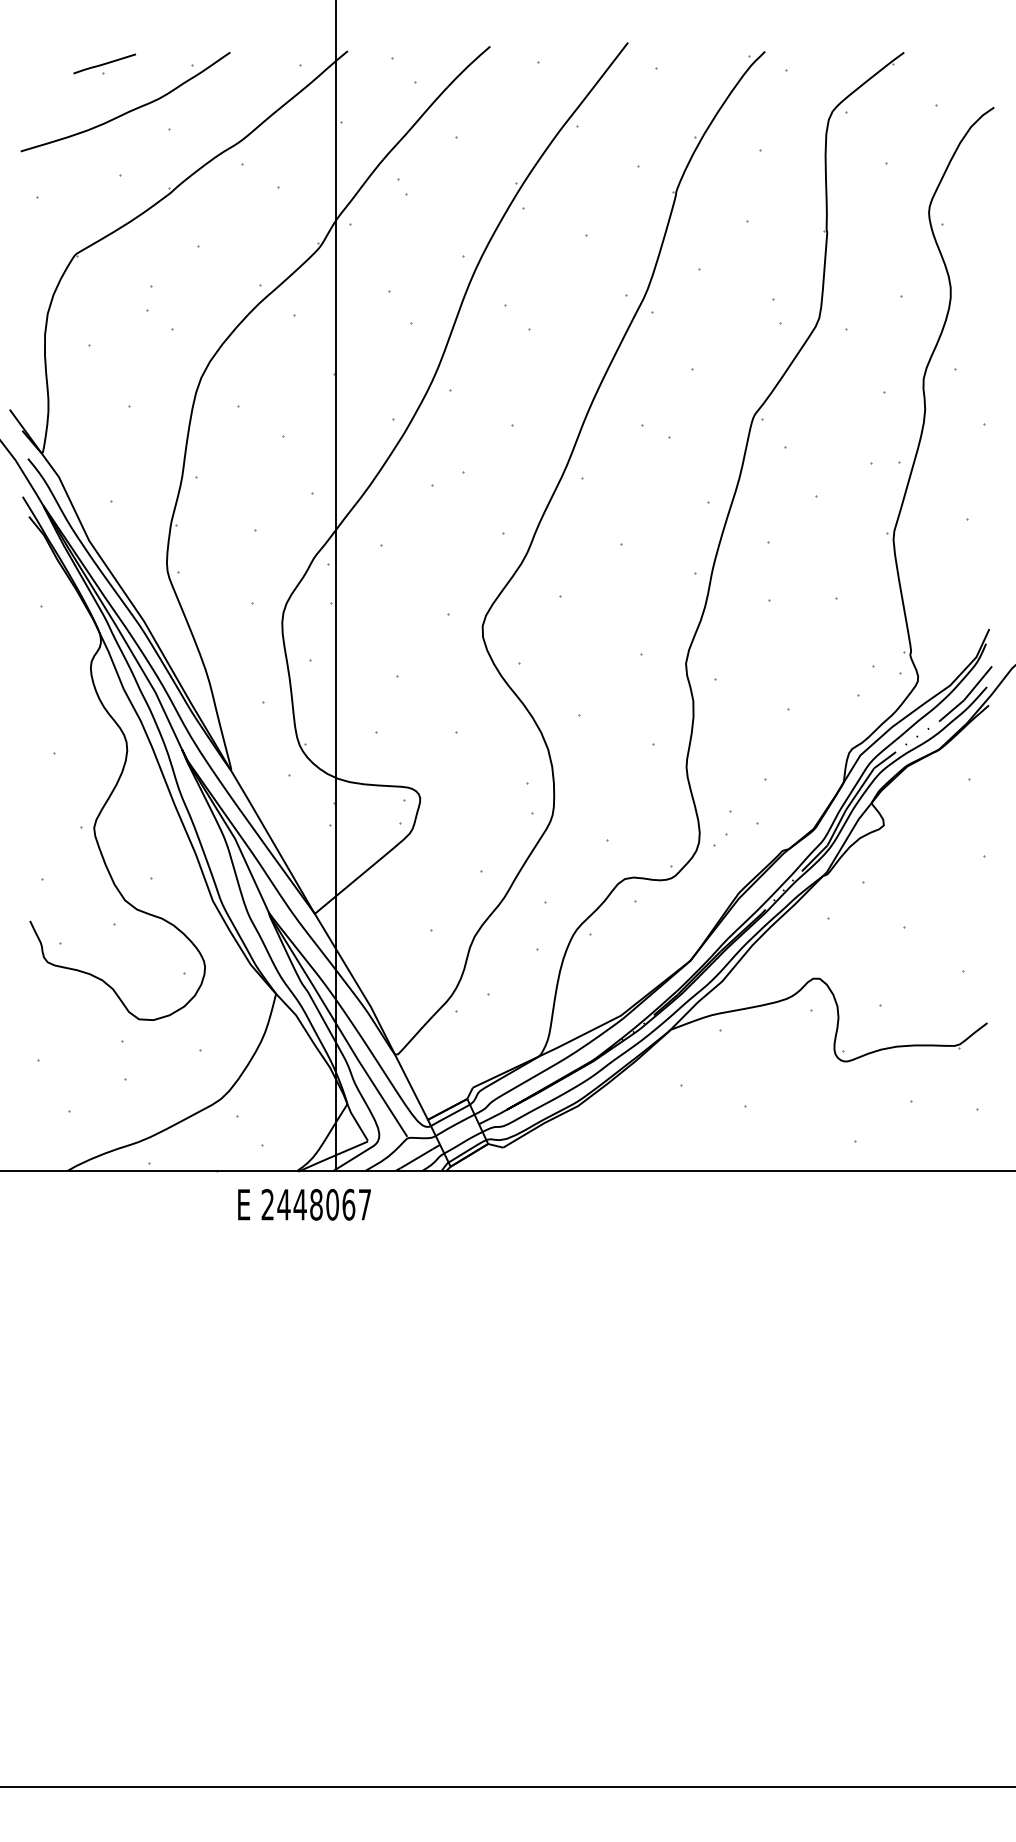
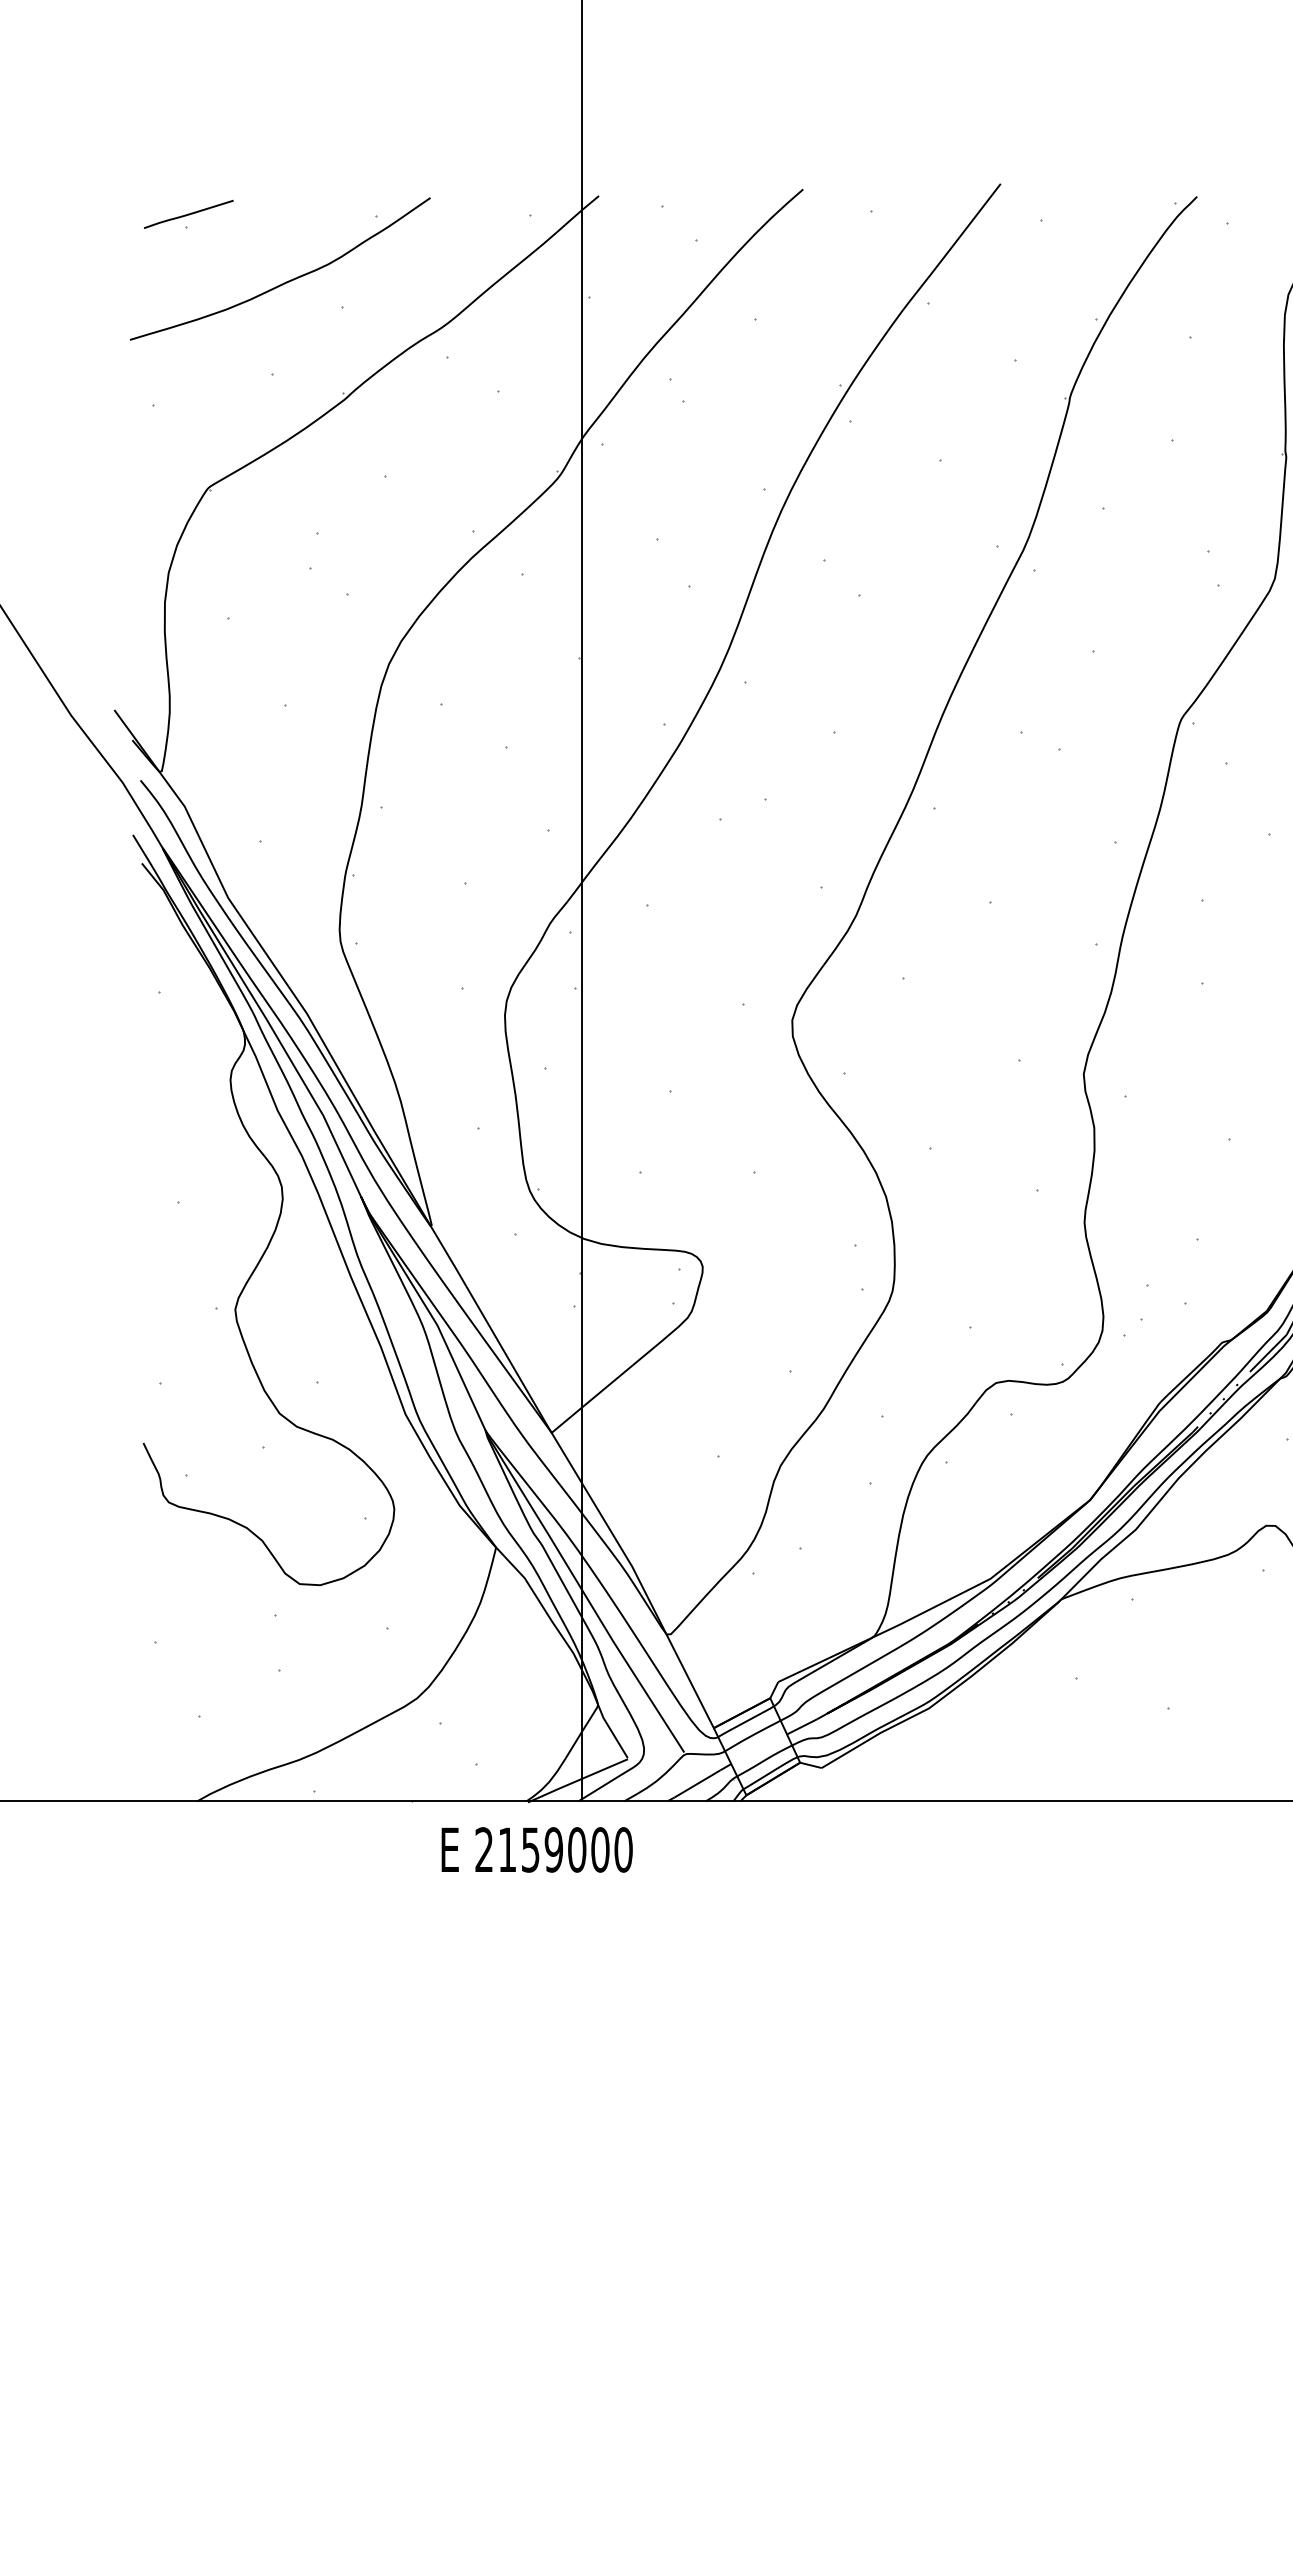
part: (104, 63) -> (188, 213), moved
text: (324, 1204) -> (565, 1849), 2448067 -> 2159000

